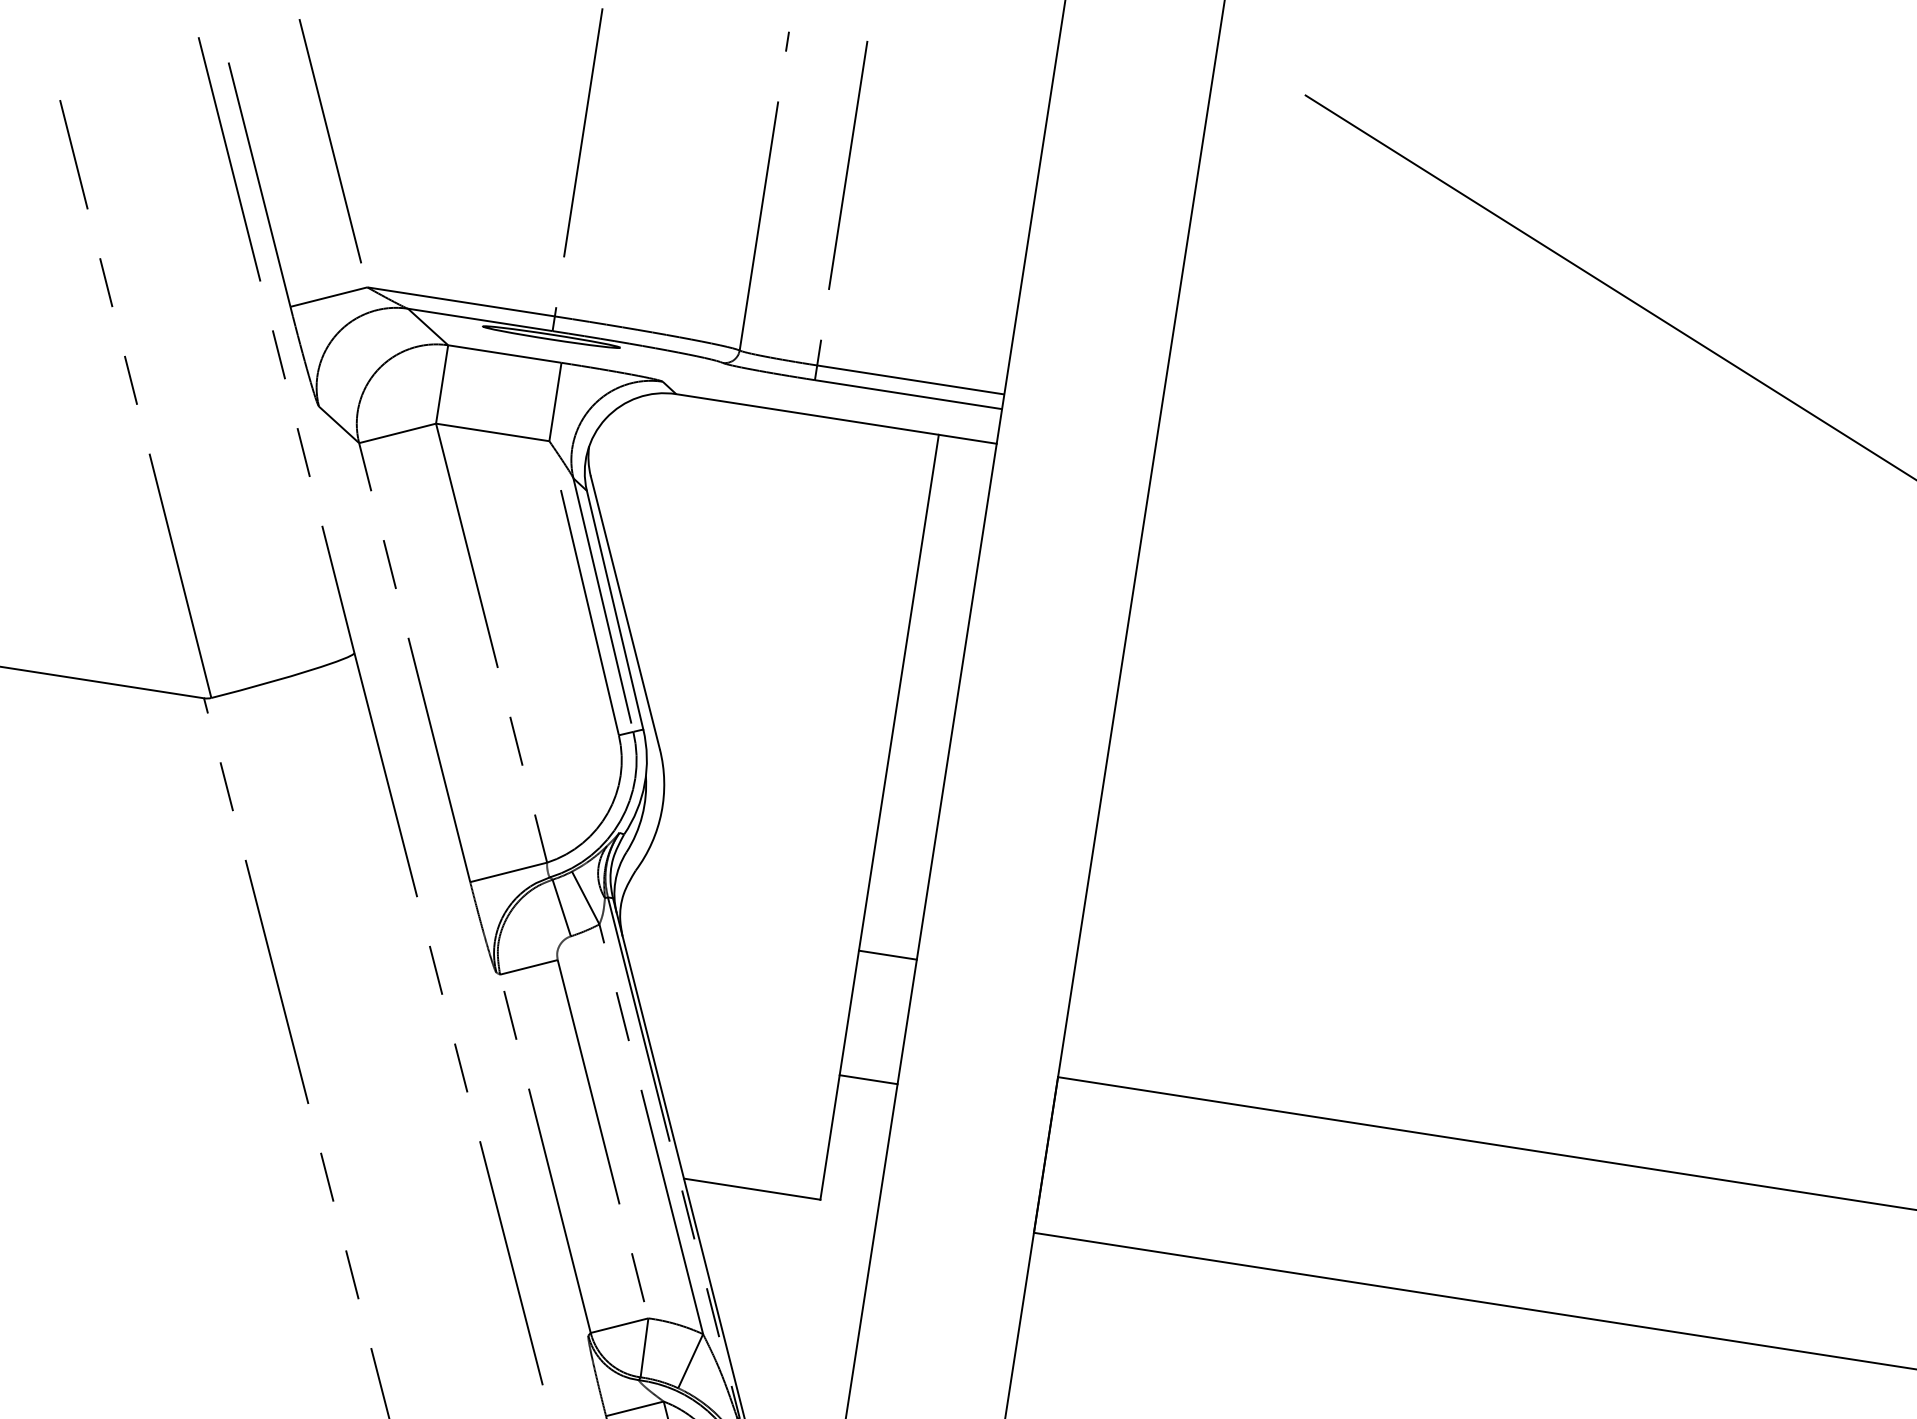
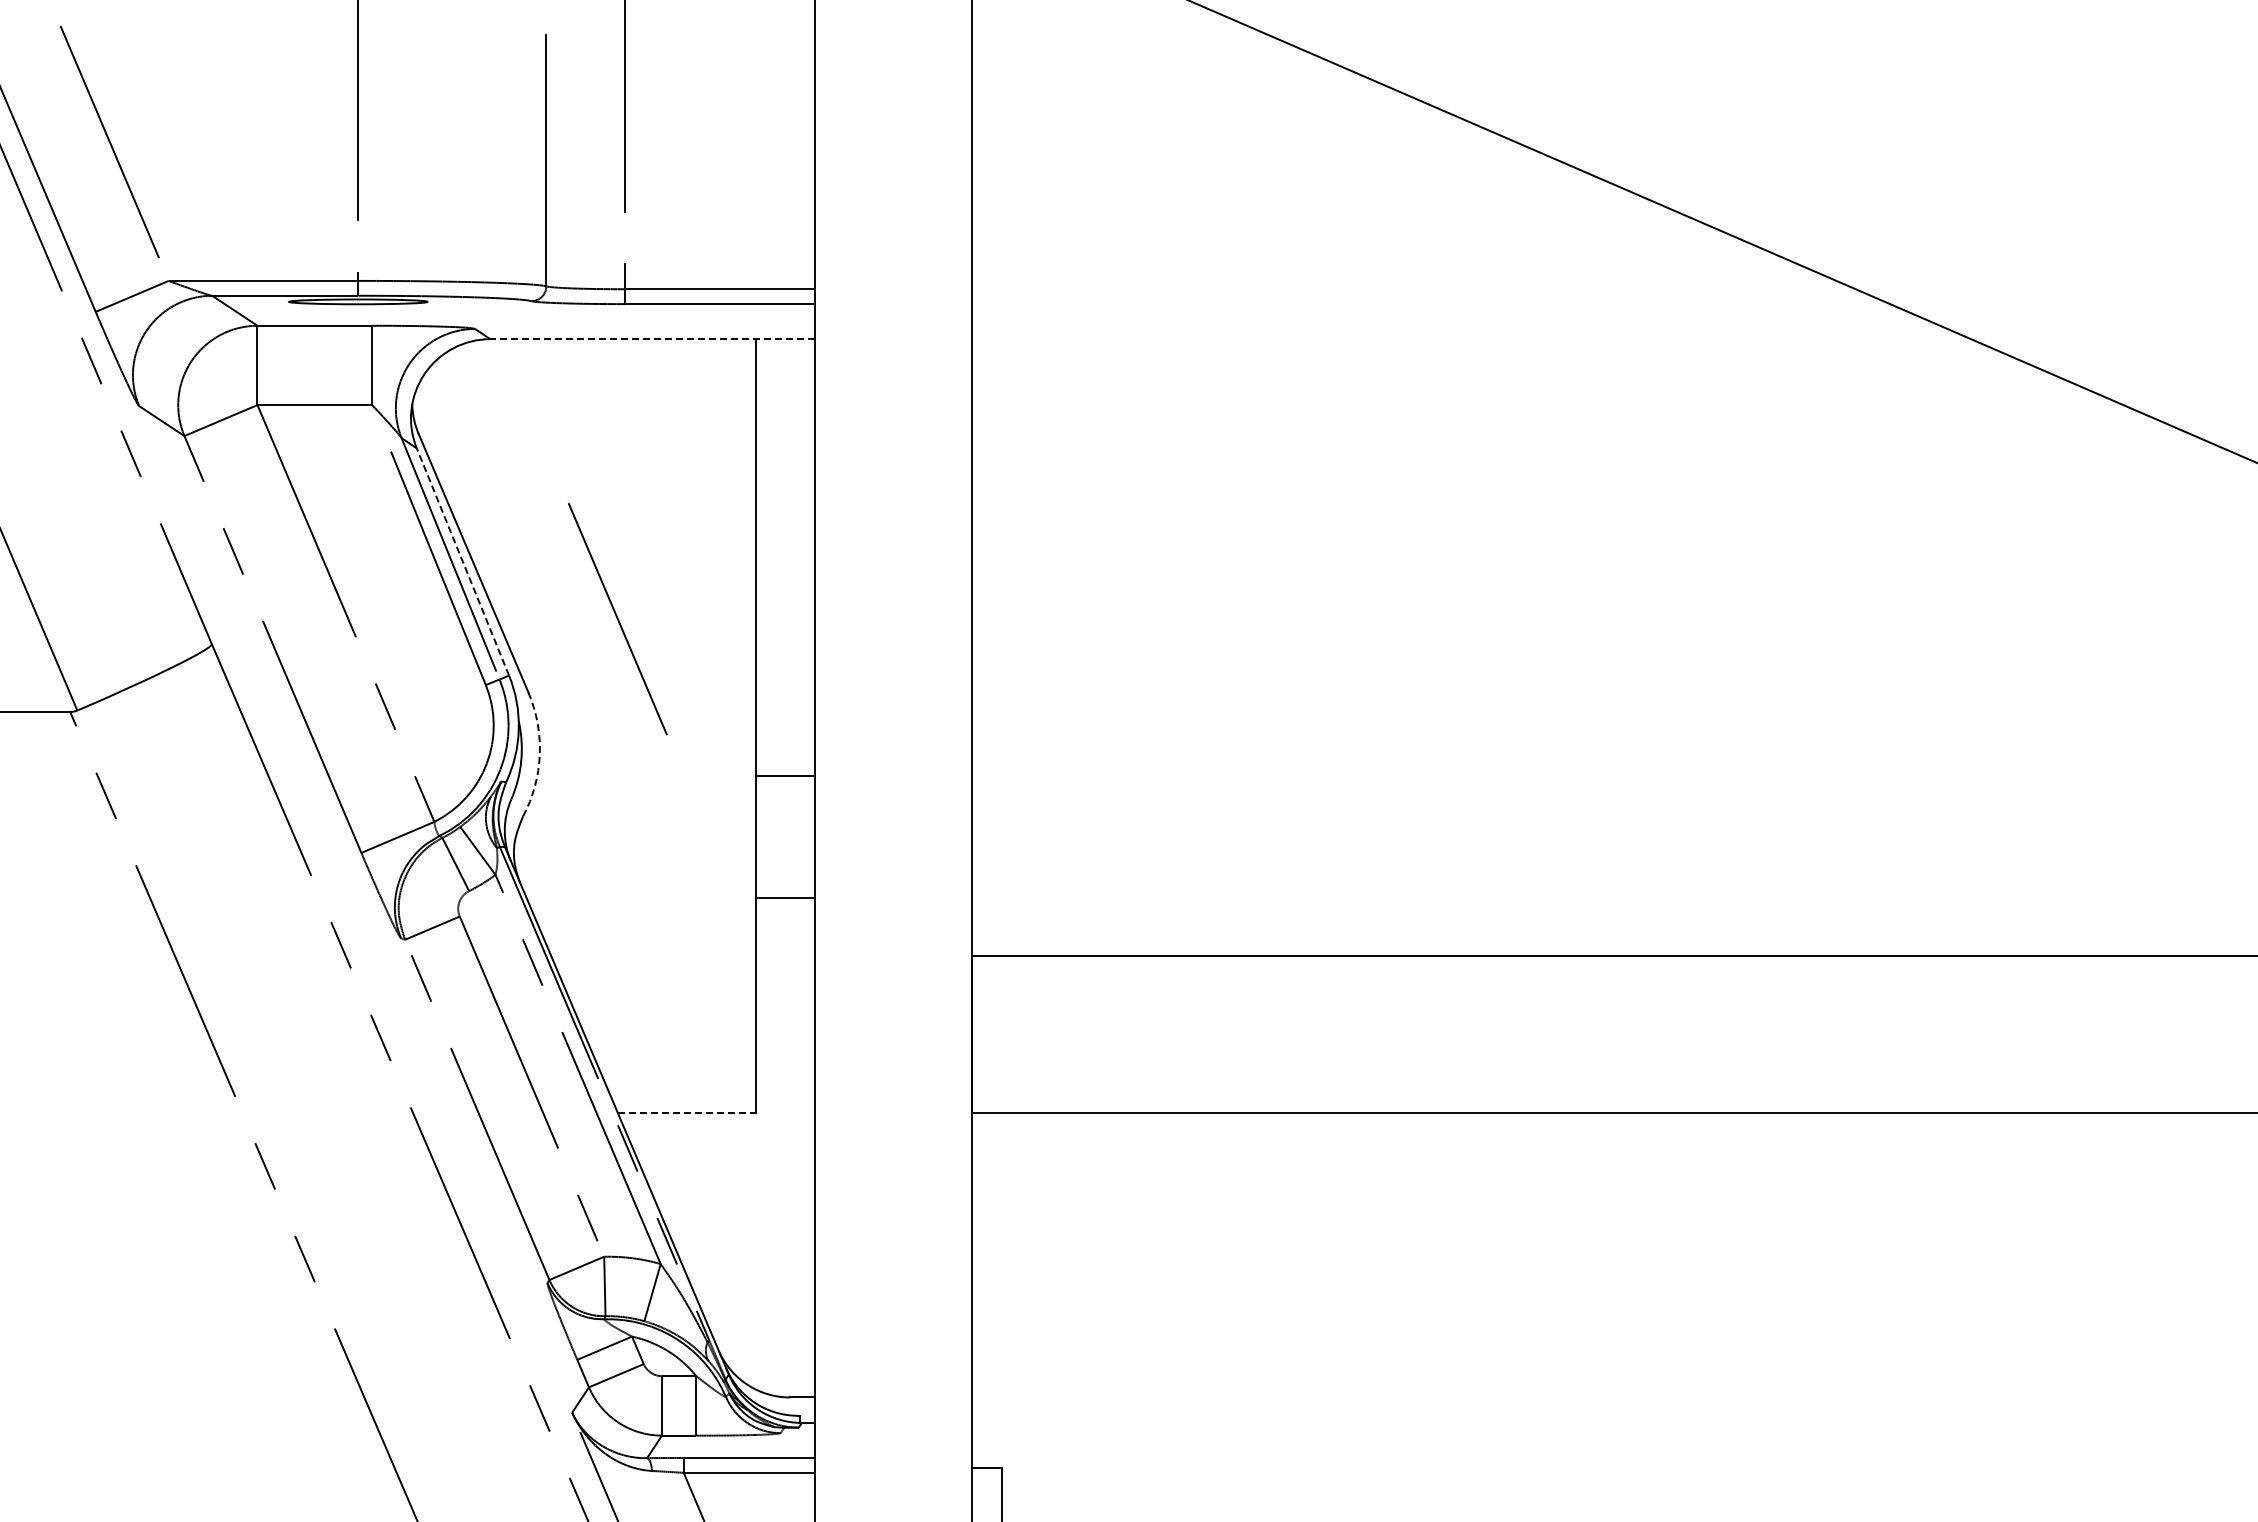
line: (835, 419) -> (651, 339), solid -> dashed
line: (614, 609) -> (462, 561), solid -> dashed
line: (759, 690) -> (617, 619), added
arc: (661, 812) -> (539, 754), solid -> dashed
line: (888, 955) -> (785, 776), moved
line: (868, 1080) -> (785, 898), moved
line: (752, 1189) -> (687, 1113), solid -> dashed

